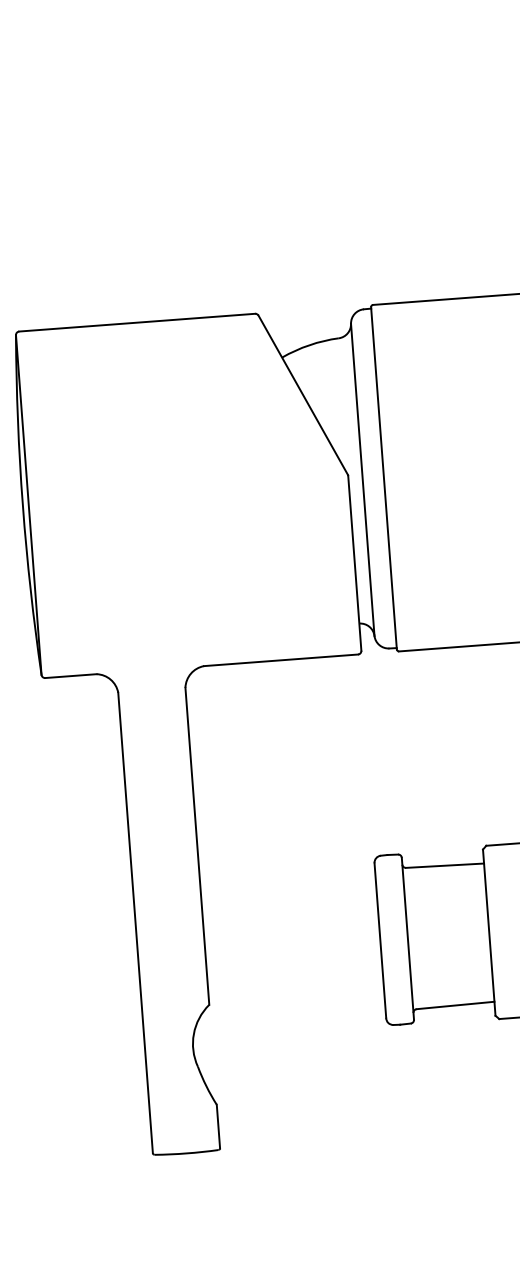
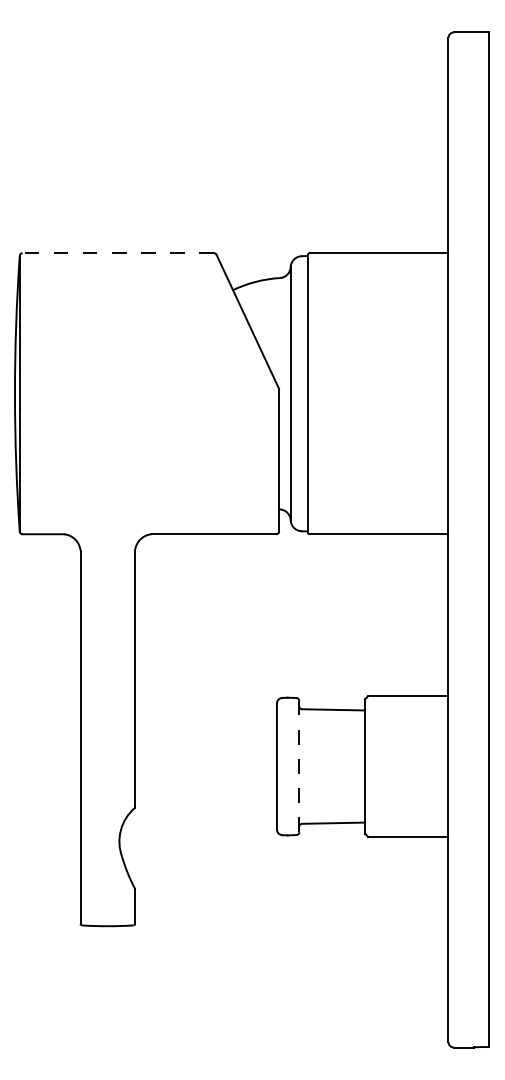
line: (137, 323) -> (118, 253), solid -> dashed
line: (408, 938) -> (299, 766), solid -> dashed

